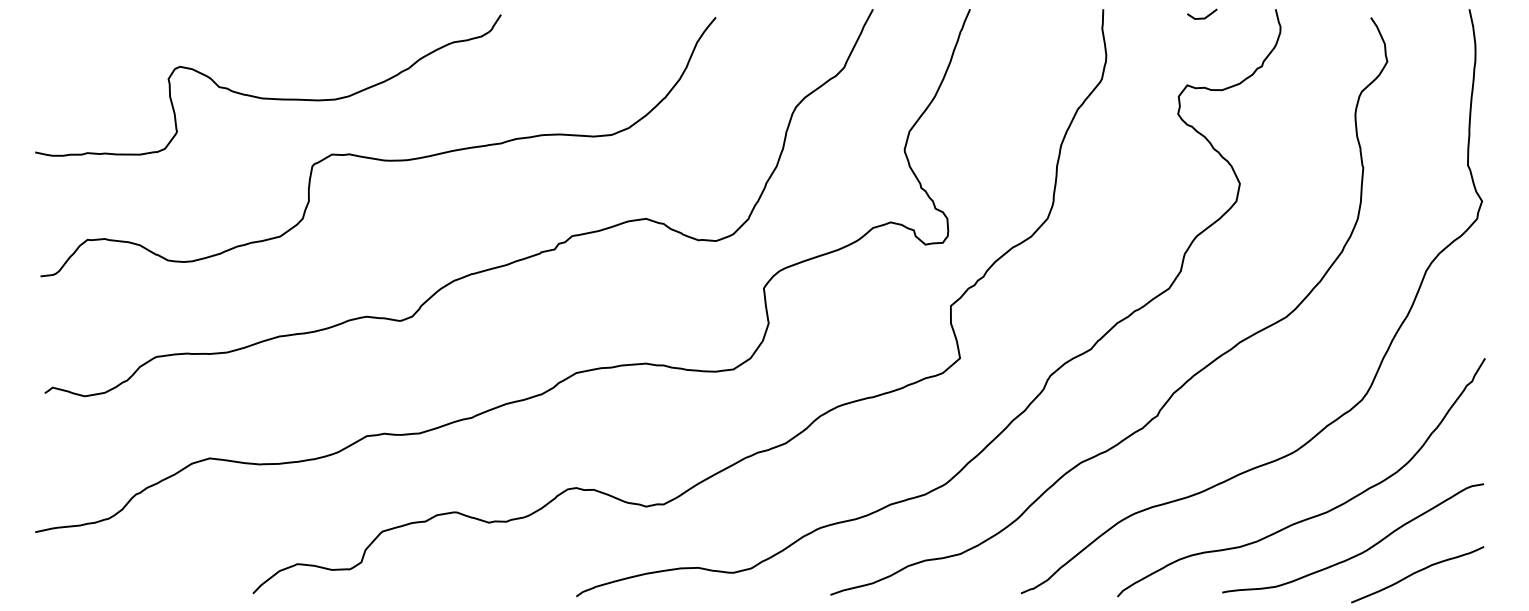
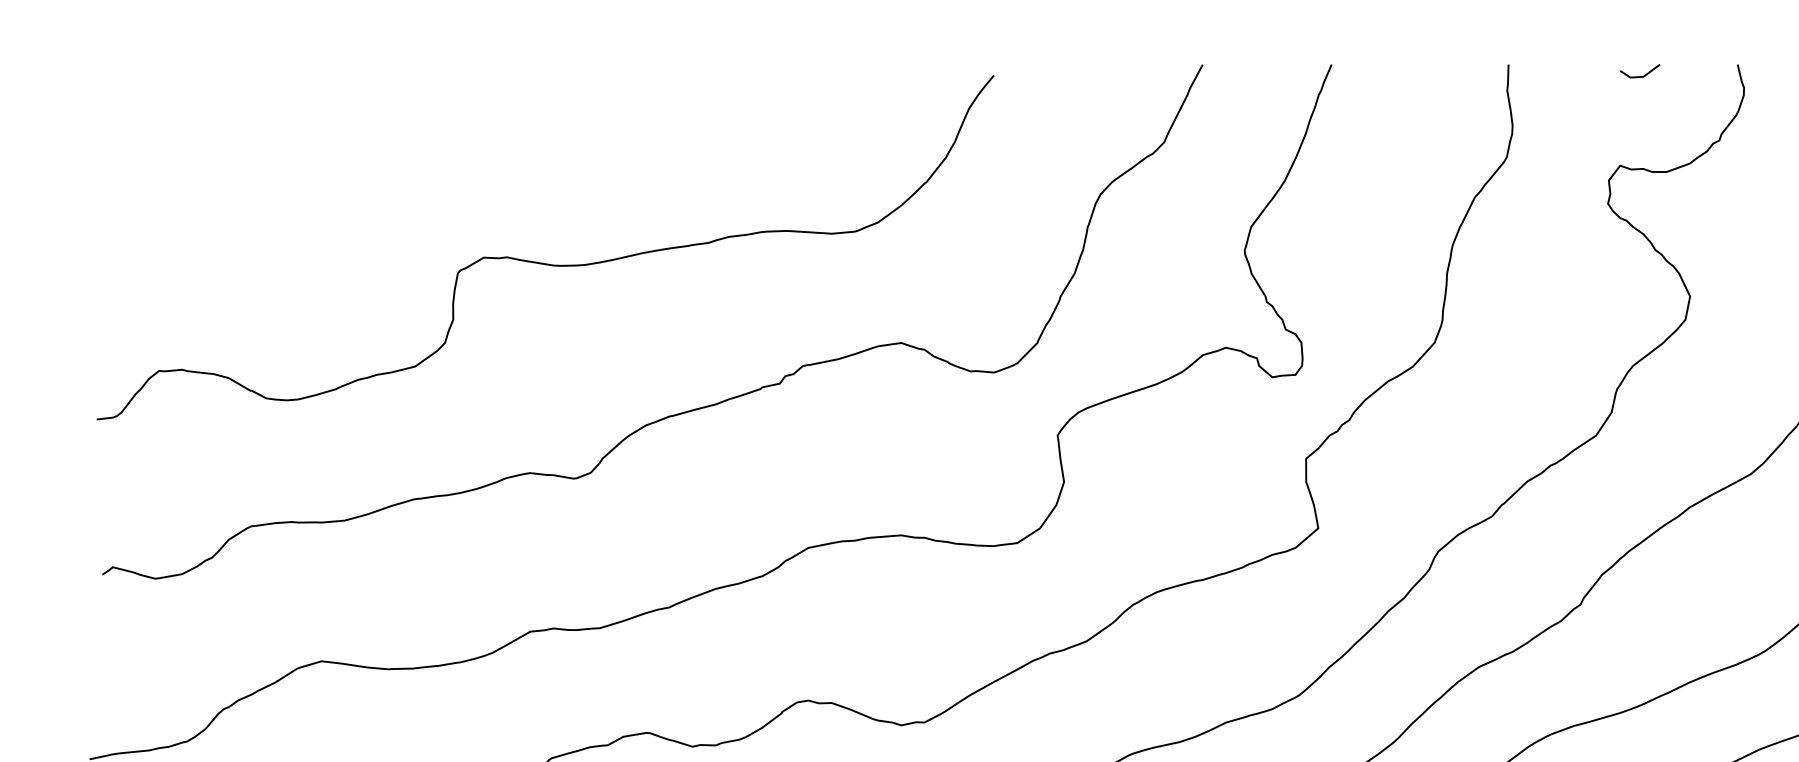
curve: (268, 97) -> (399, 181), removed

